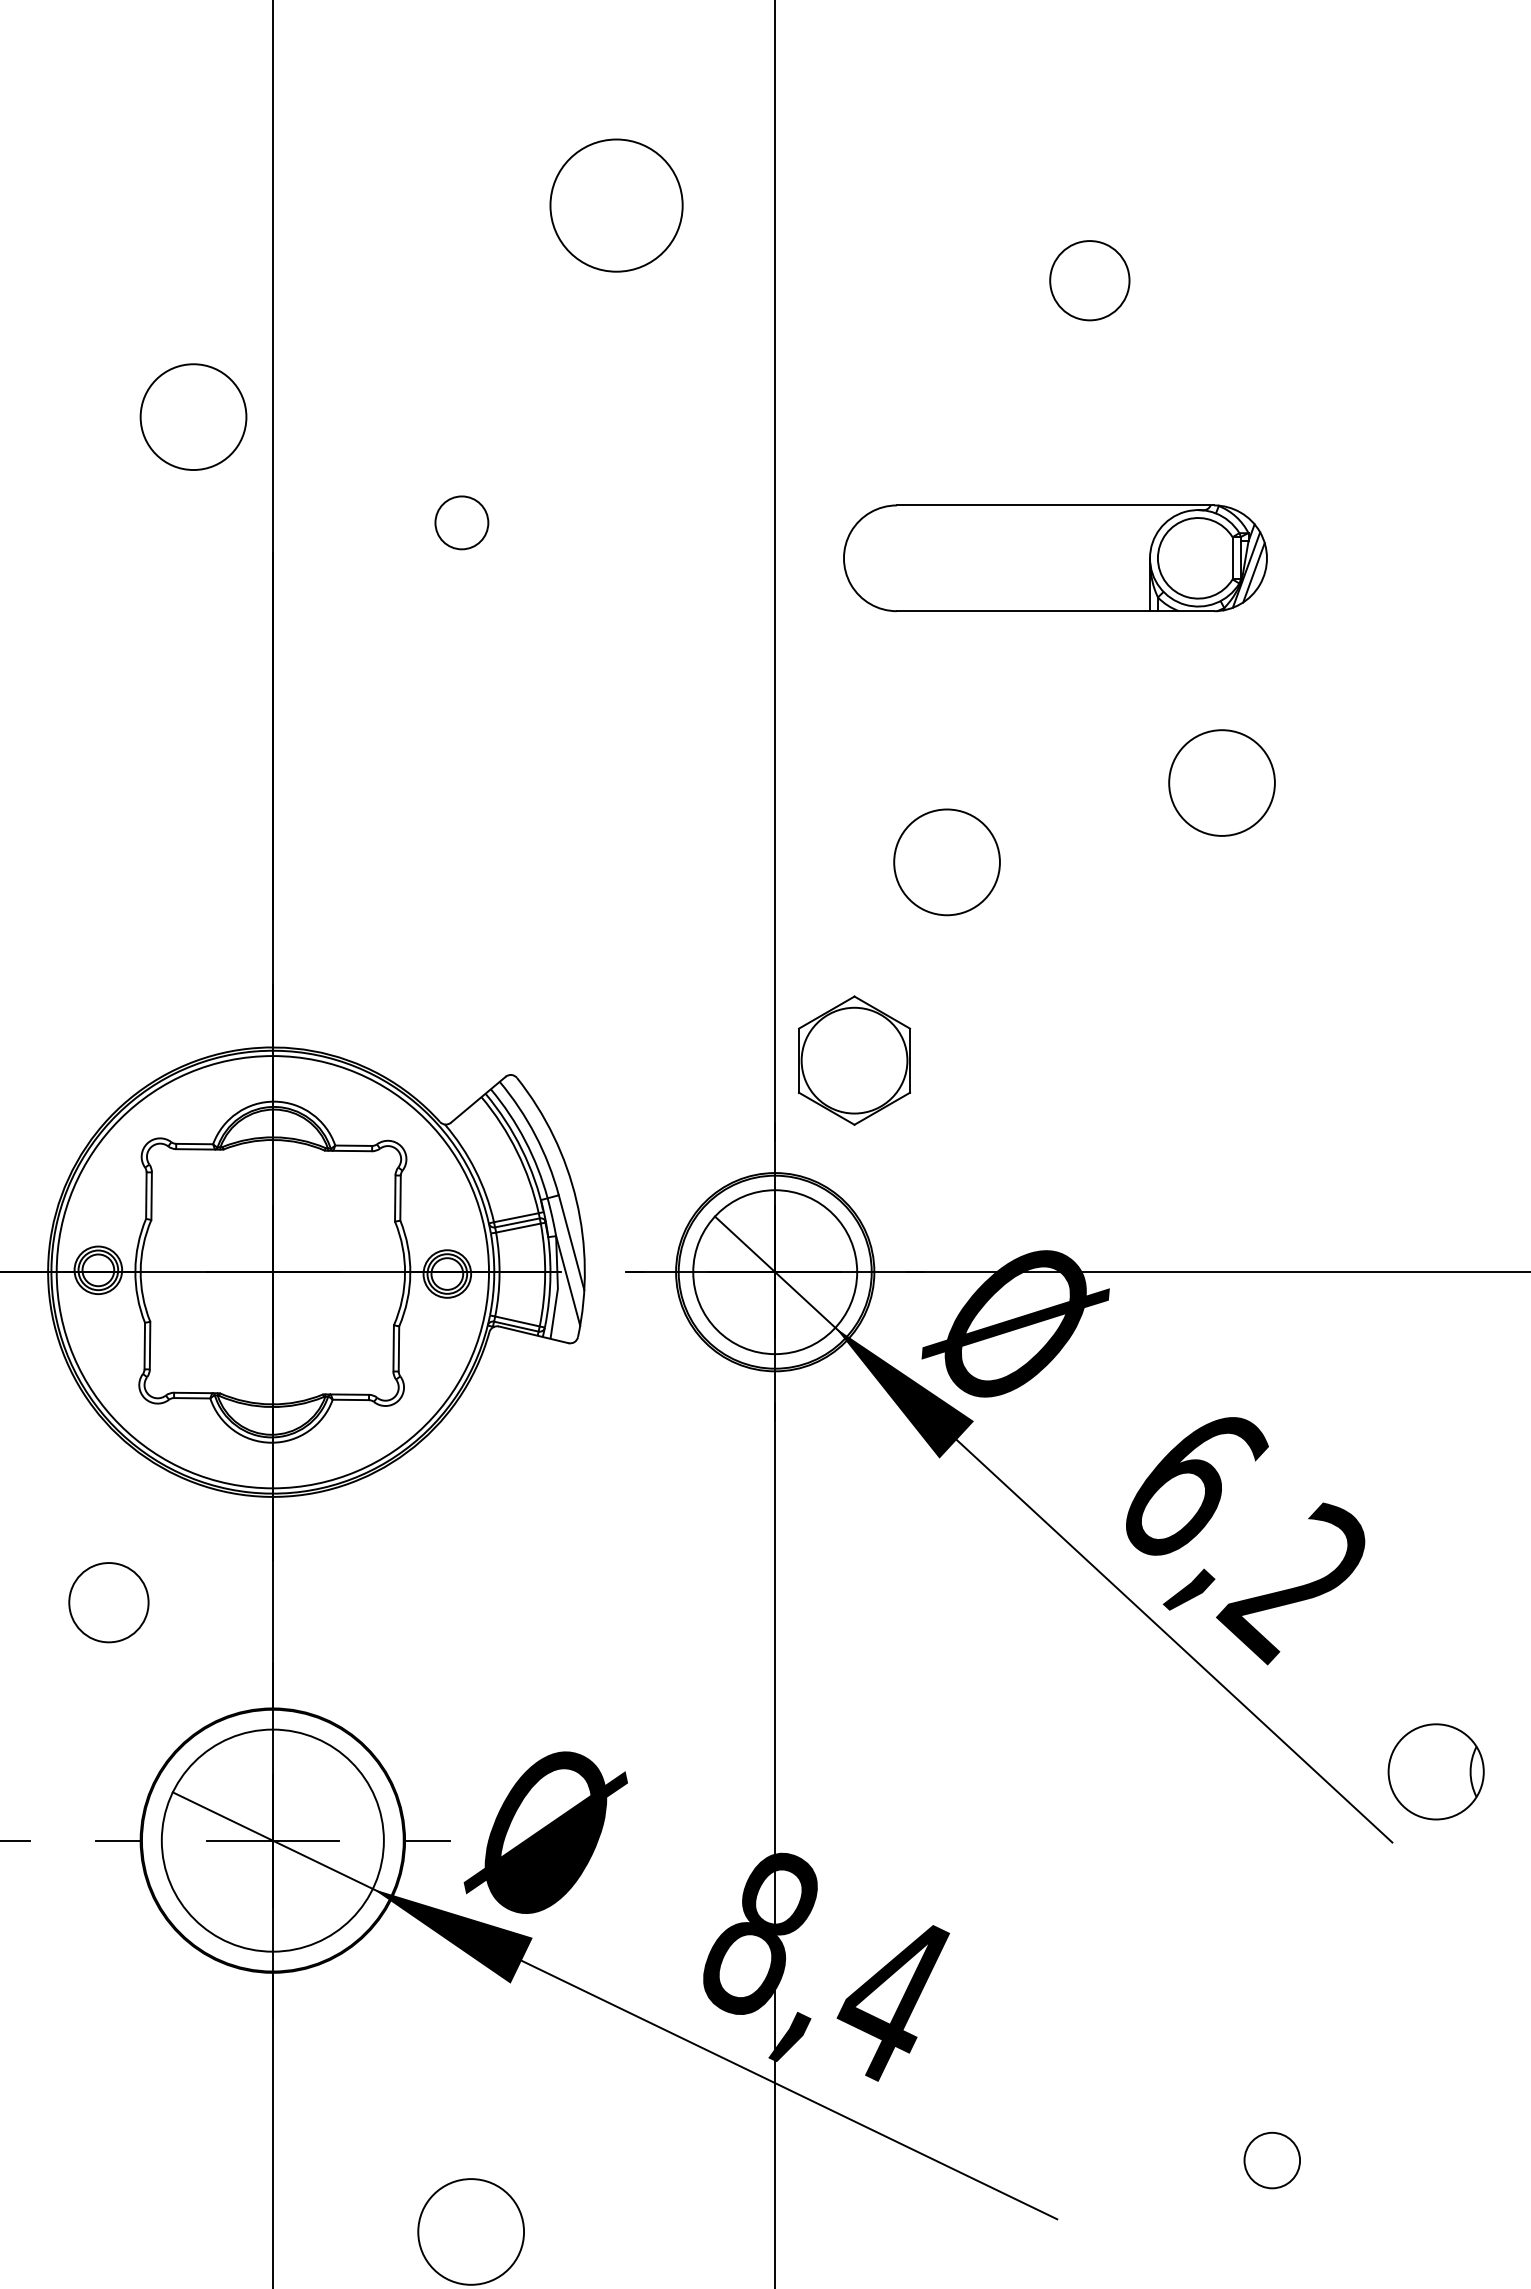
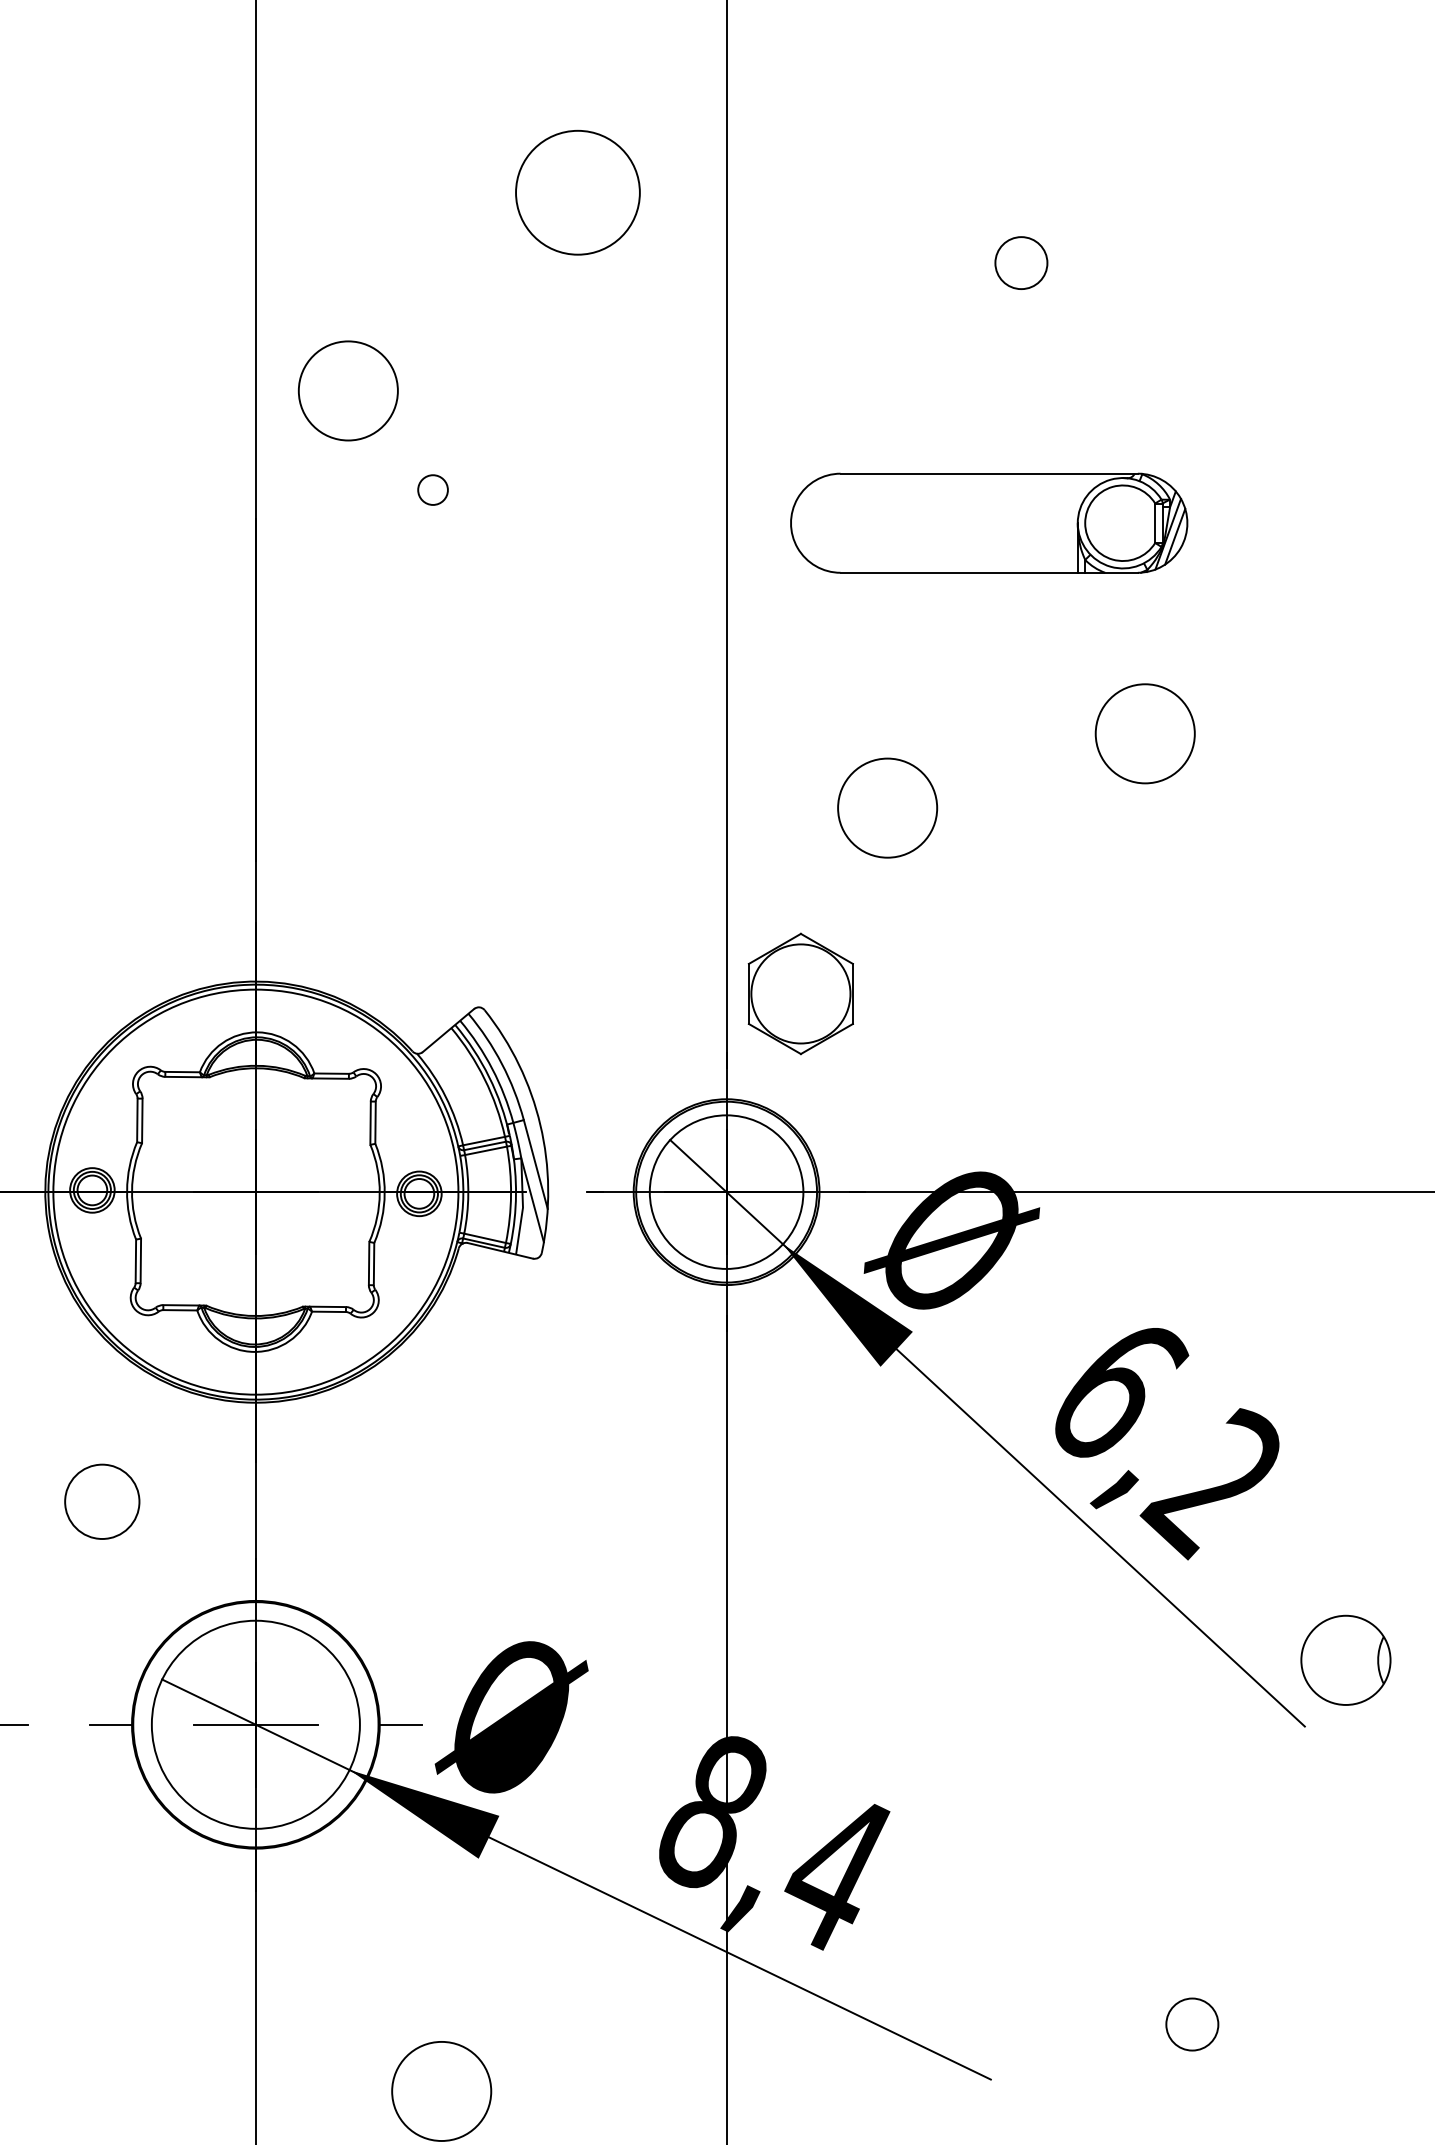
circle: (1089, 280) -> (1021, 262), size x0.7
circle: (193, 416) -> (348, 390), moved
circle: (461, 522) -> (432, 489), size x0.6

